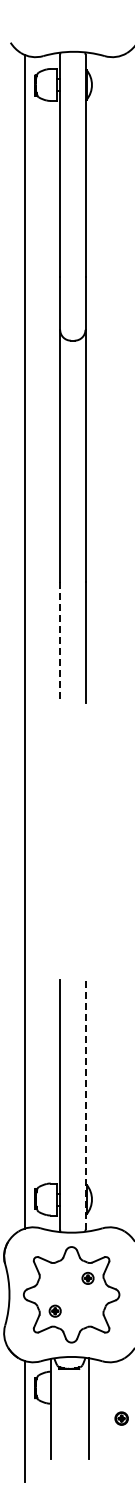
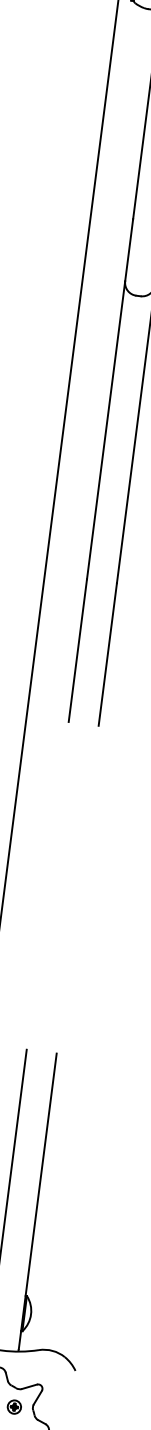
line: (60, 642) -> (78, 651), dashed -> solid
line: (85, 1104) -> (37, 1201), dashed -> solid

